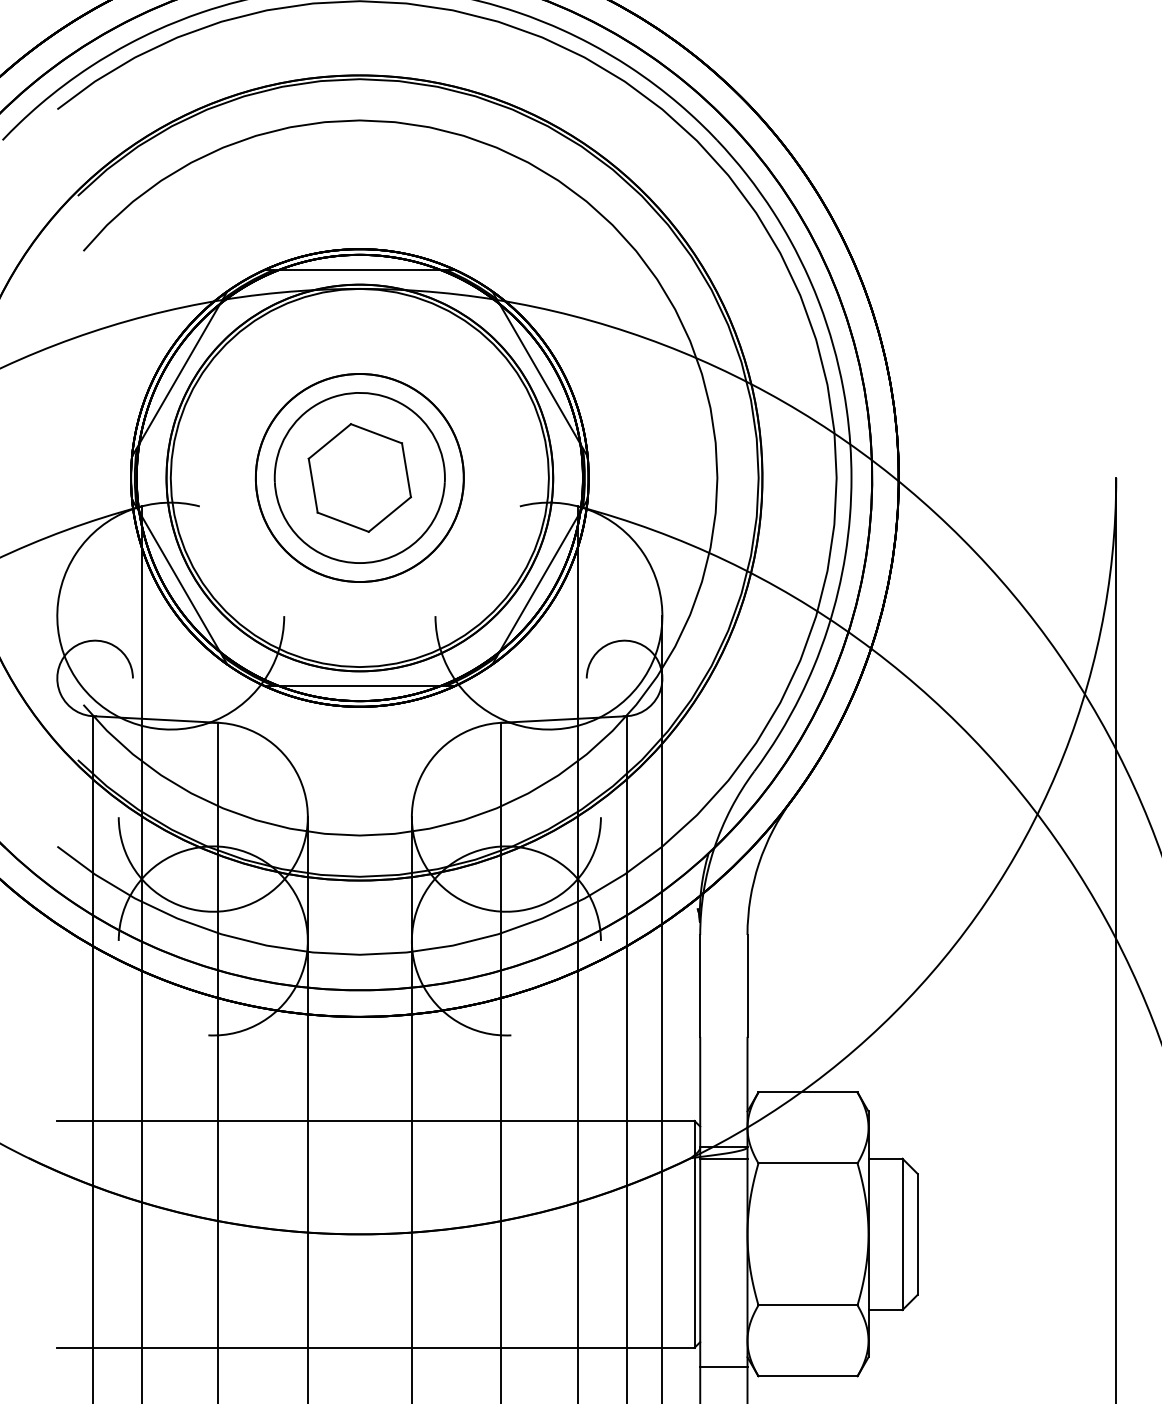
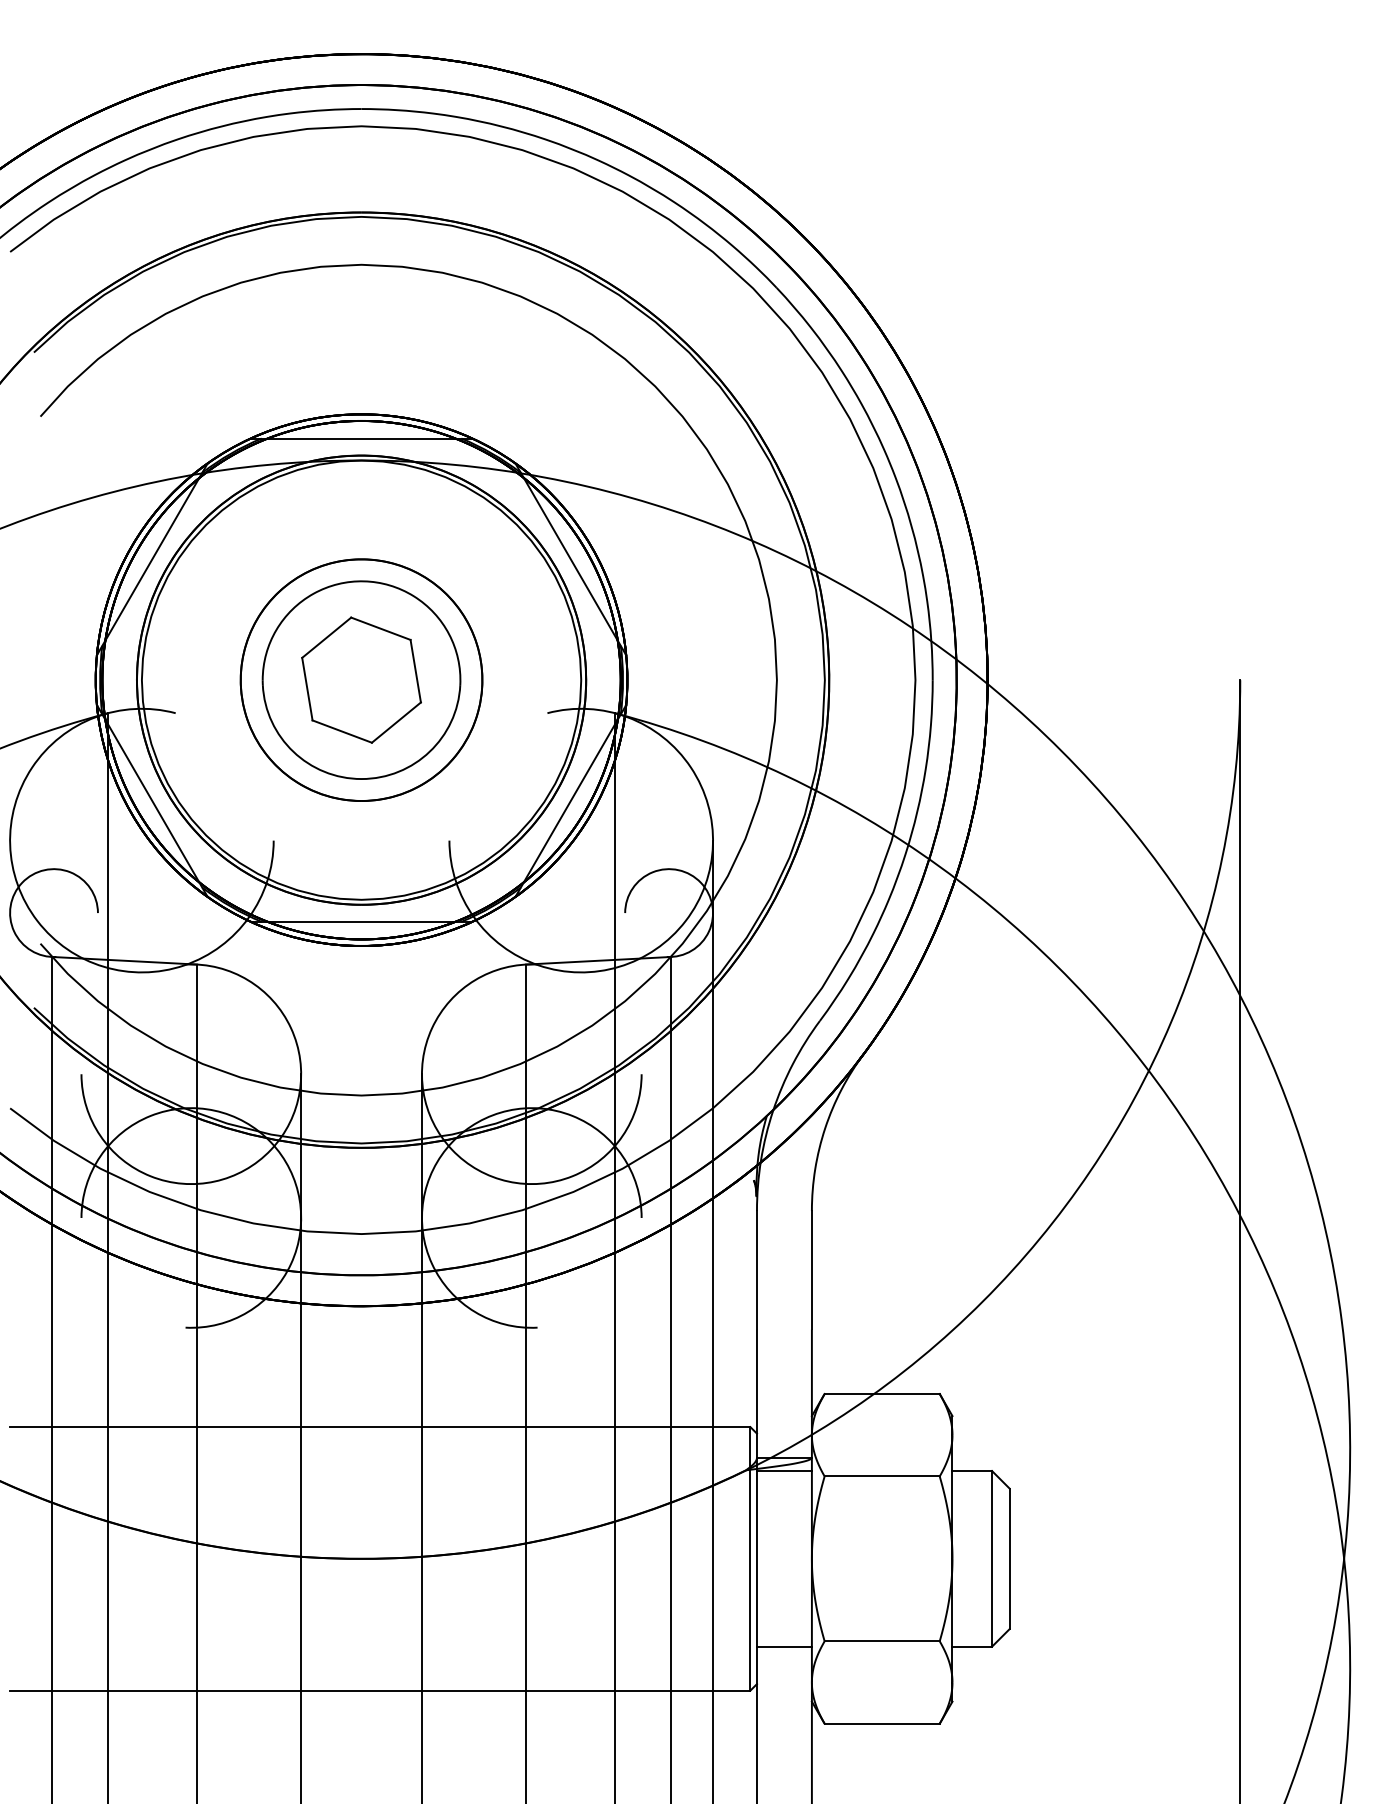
line: (723, 1366) -> (783, 1646), moved

